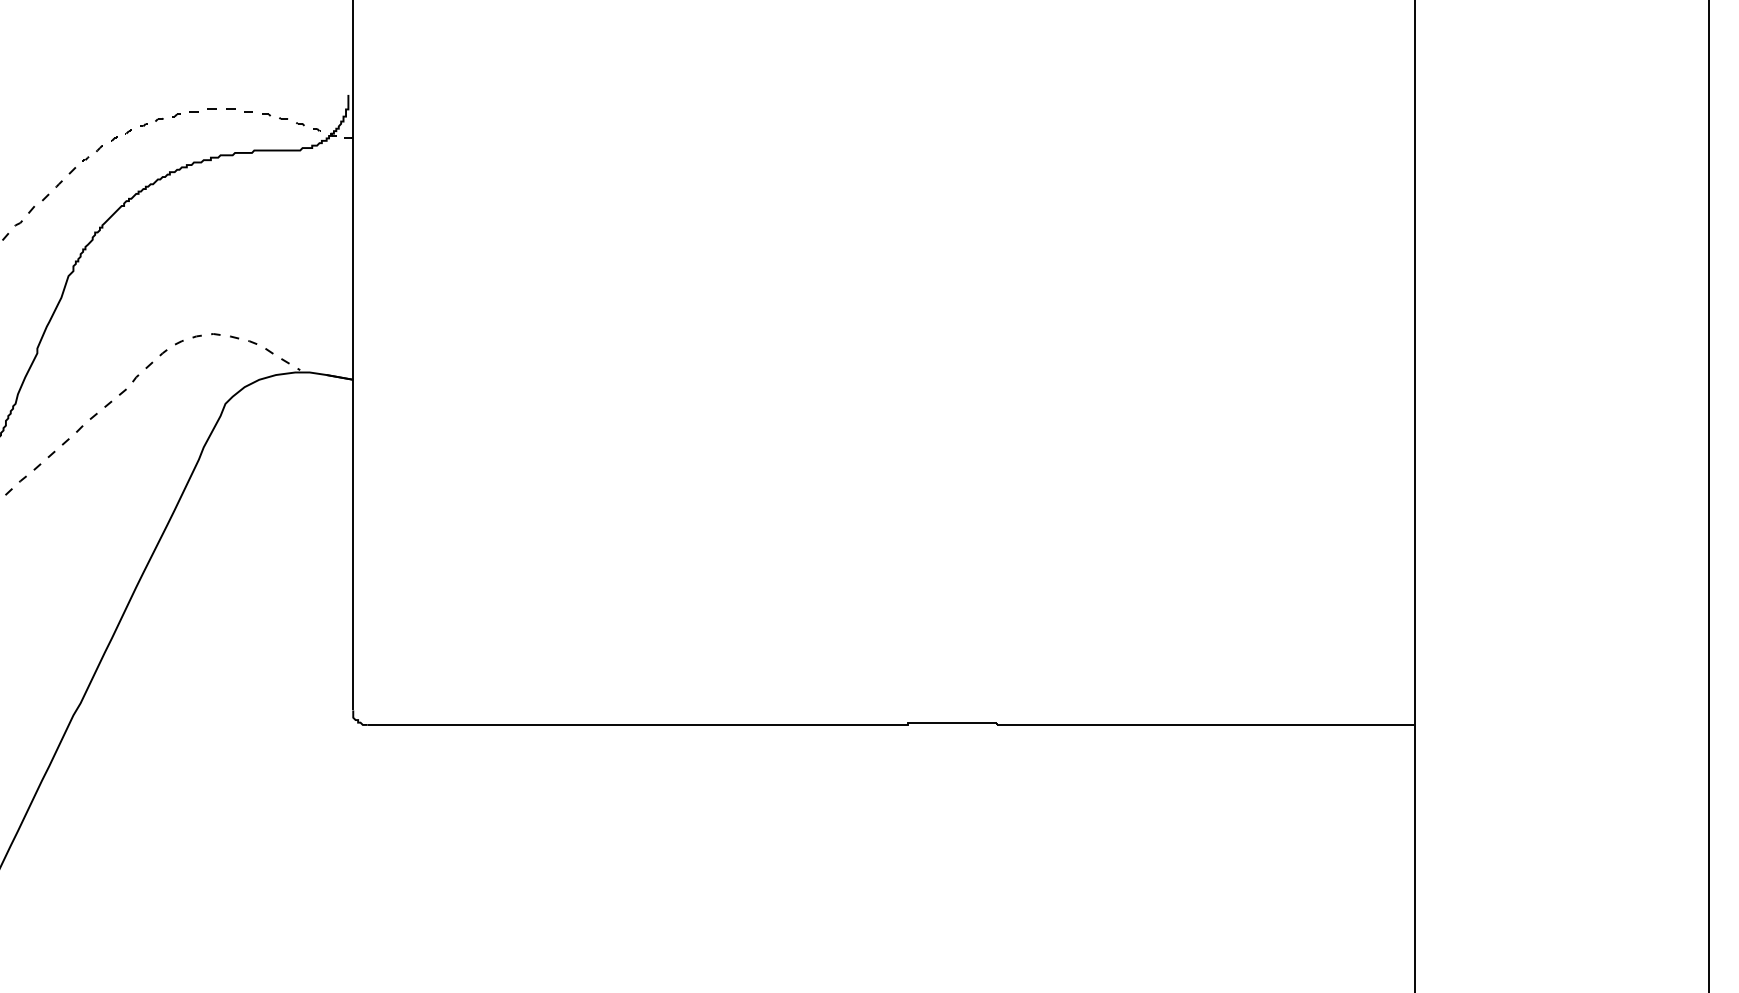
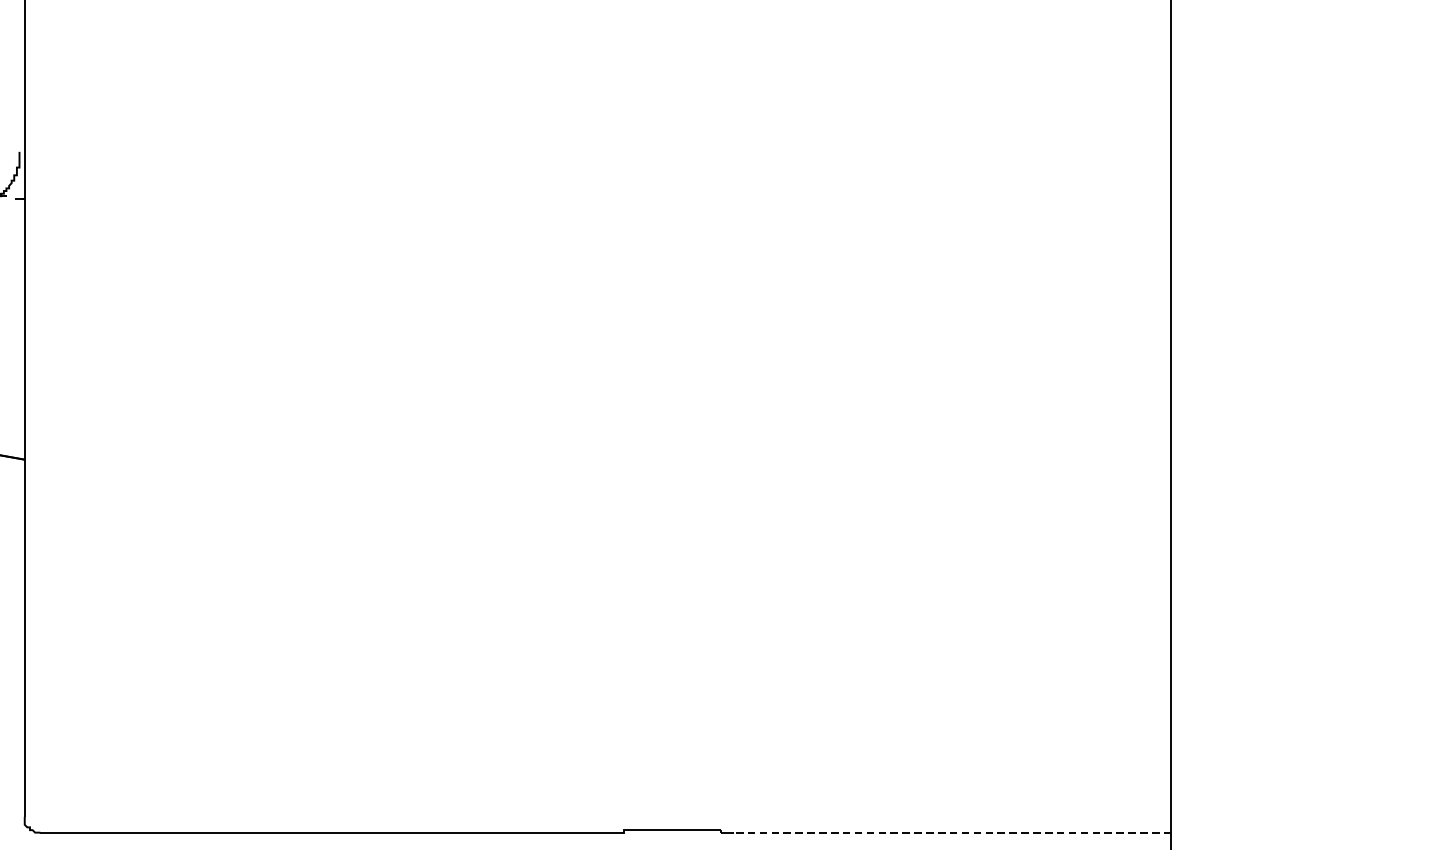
line: (1211, 724) -> (952, 832), solid -> dashed

